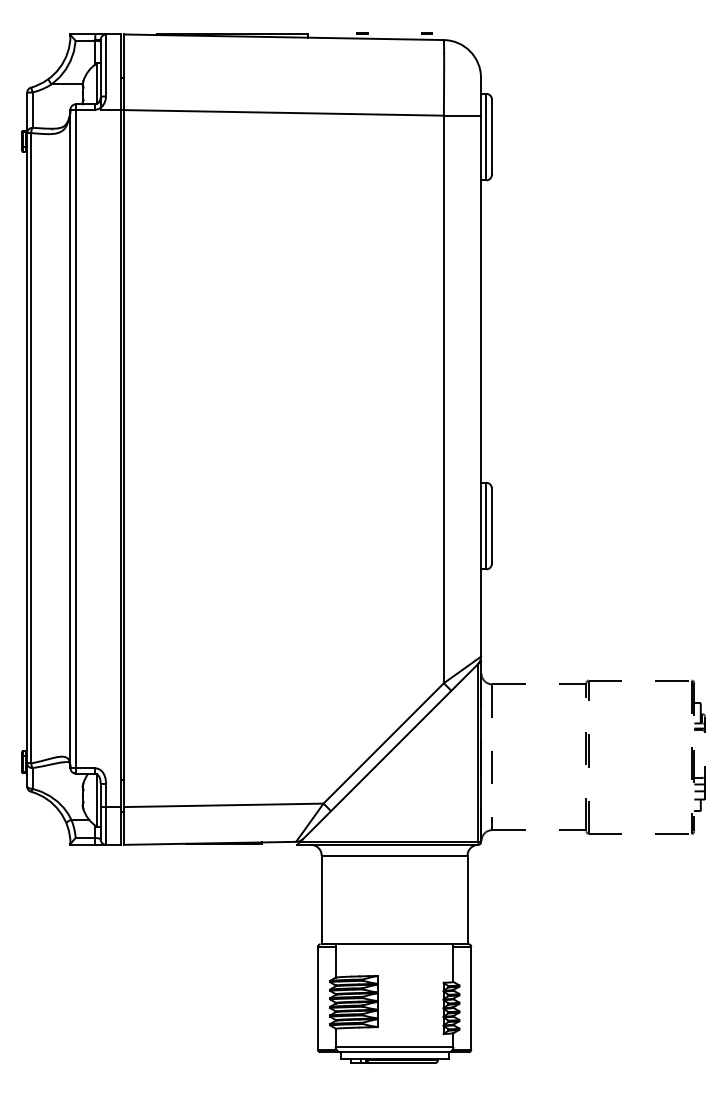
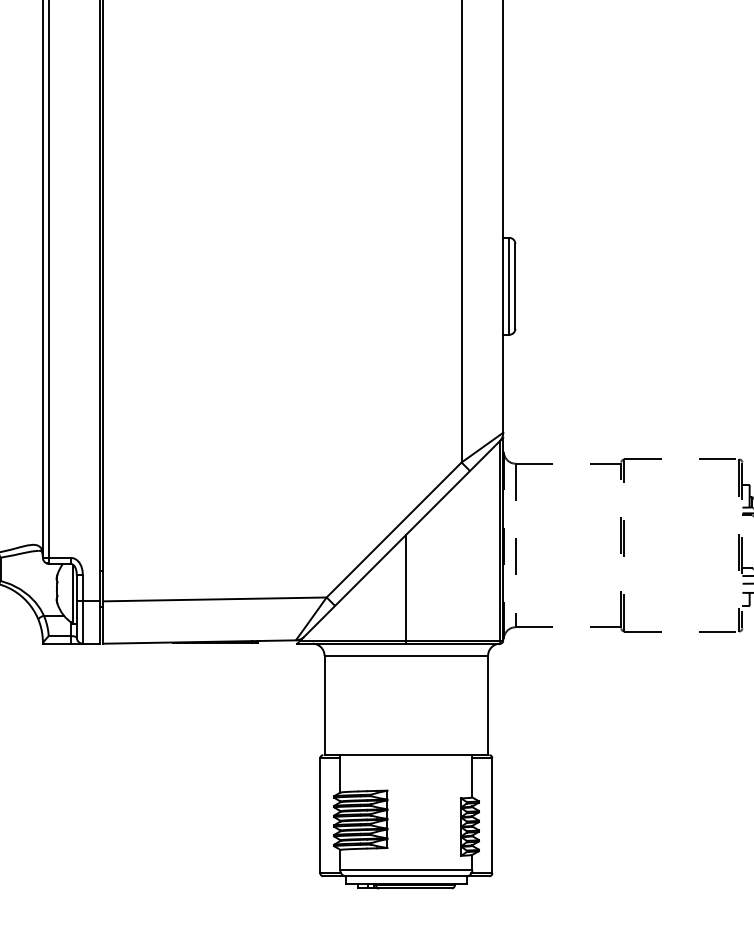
line: (394, 795) -> (406, 588), added

